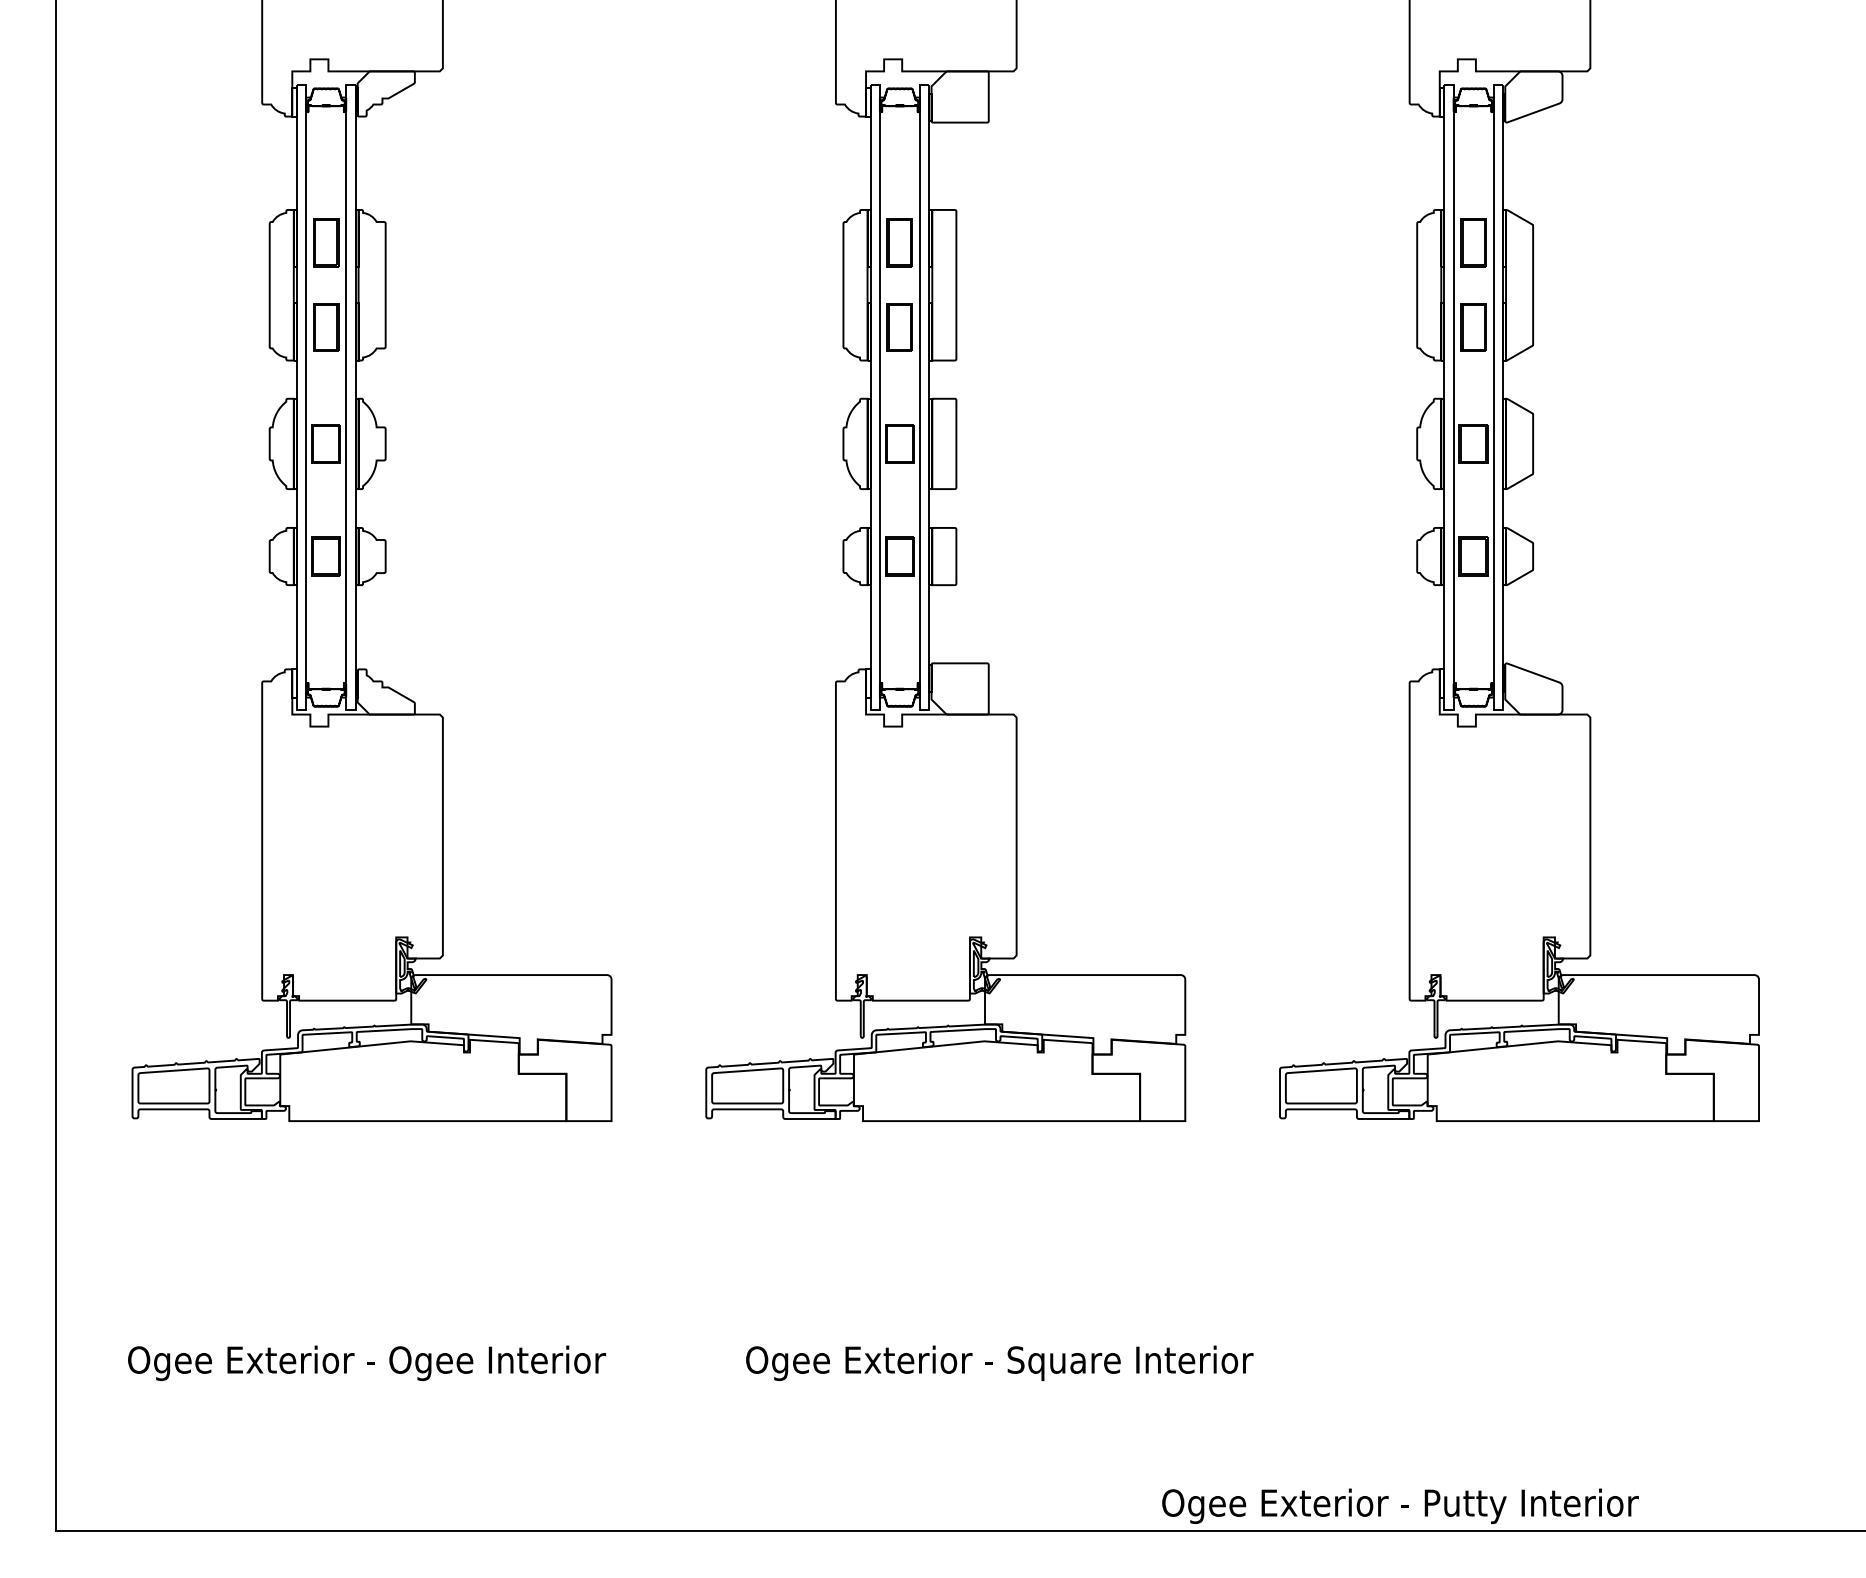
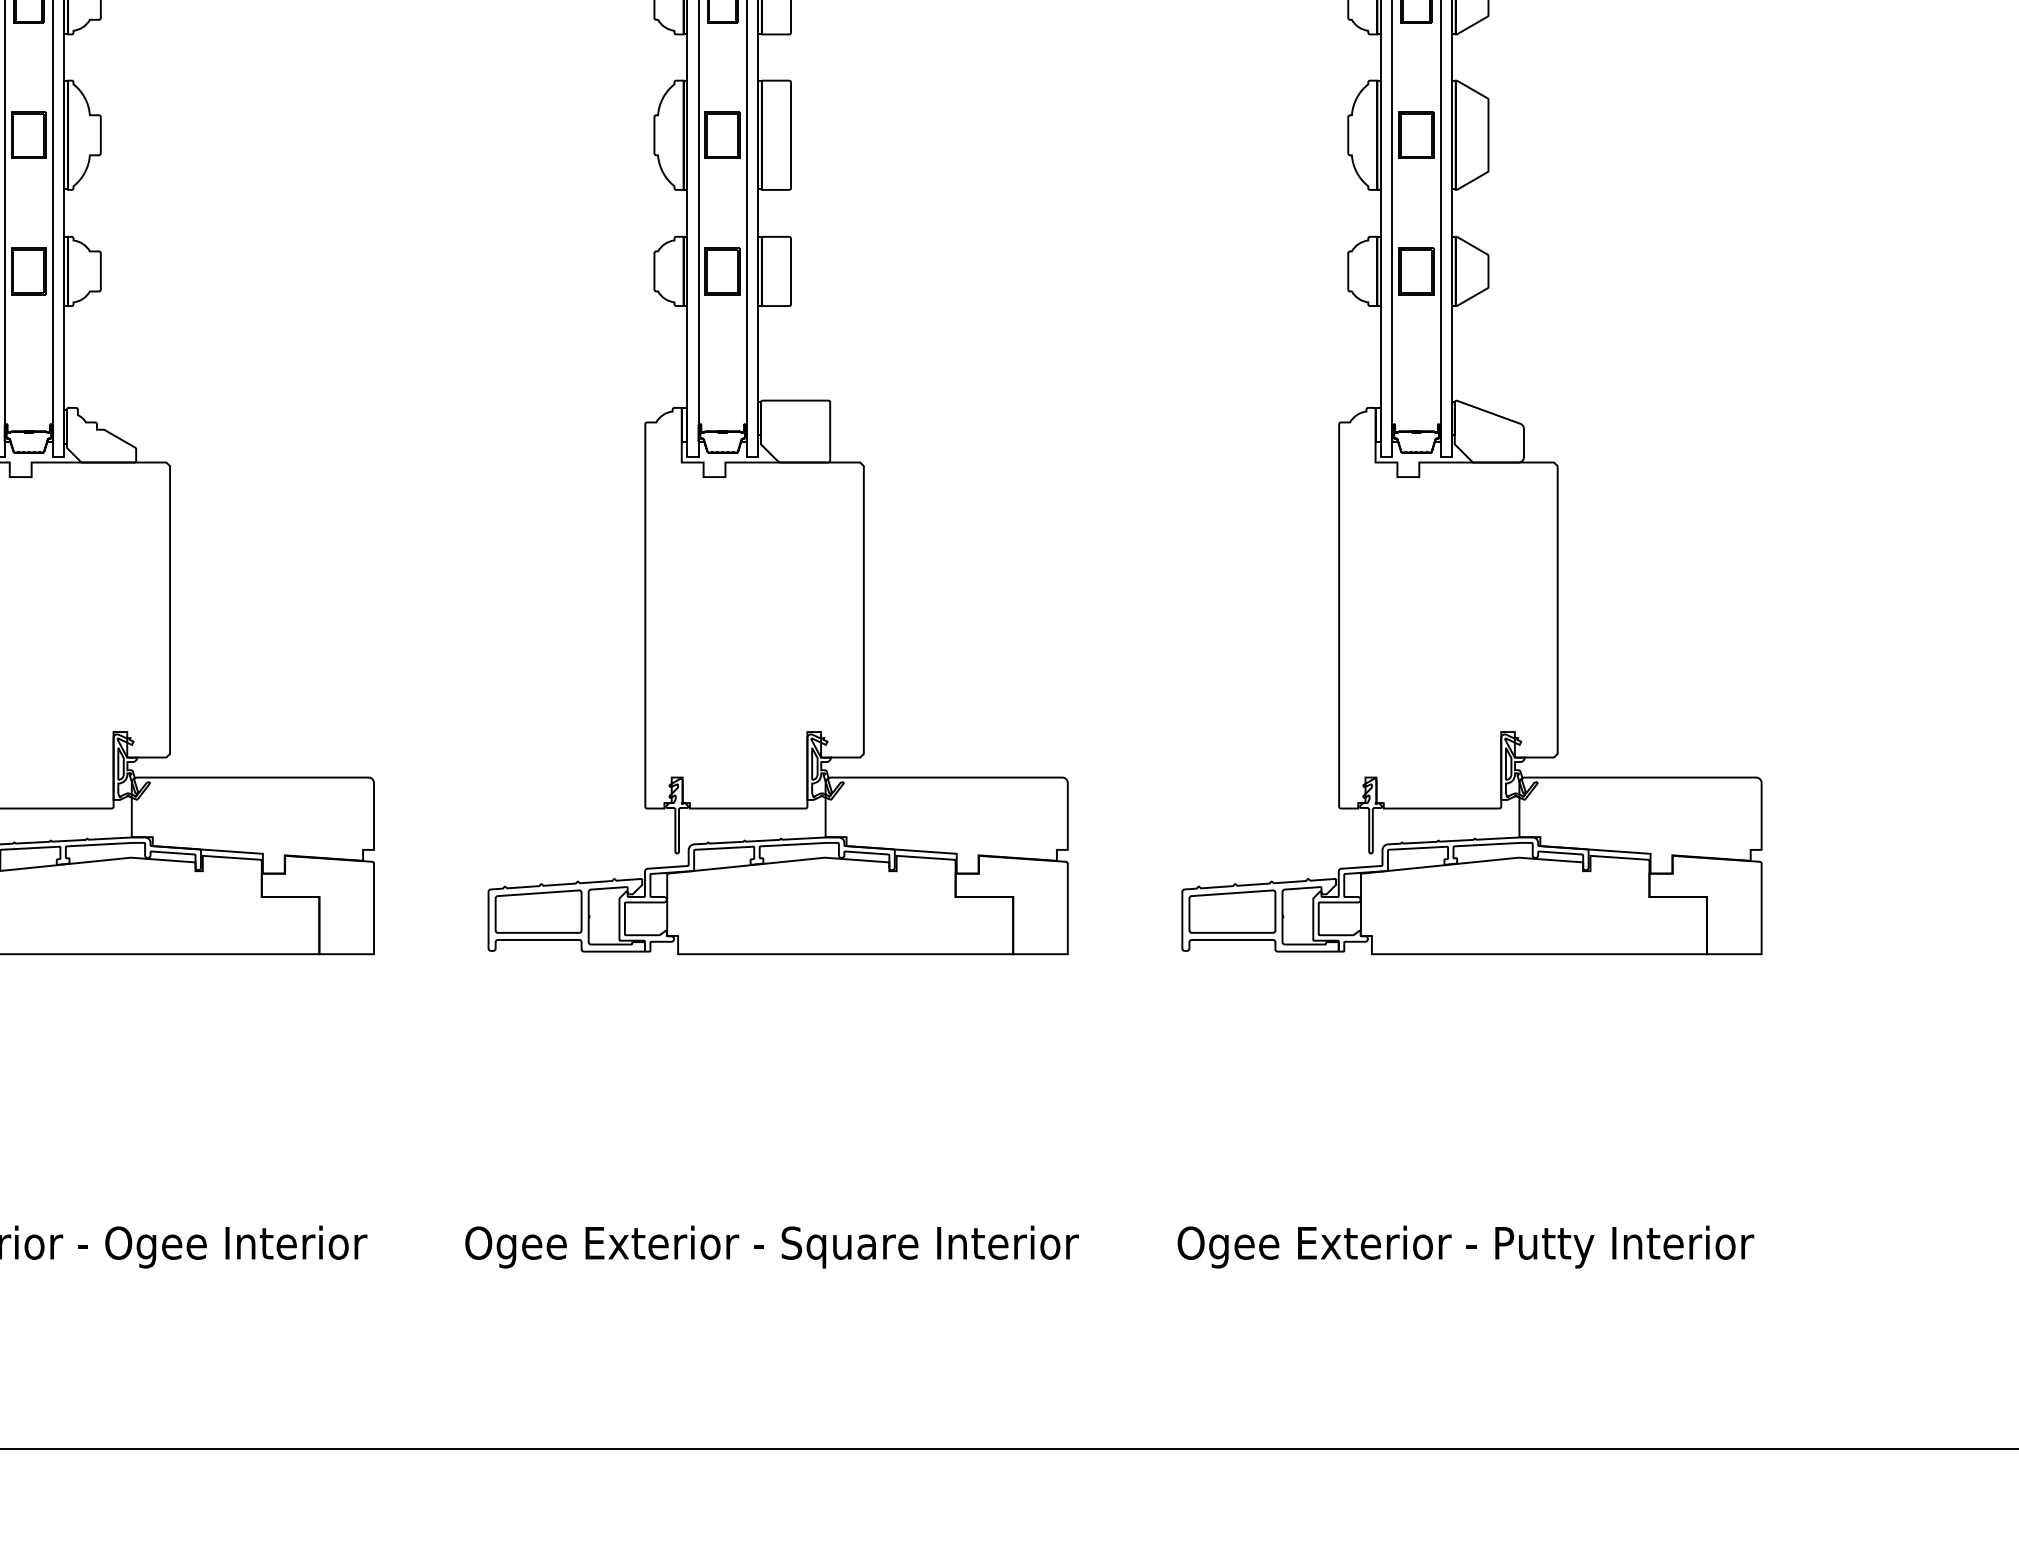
text: (999, 1363) -> (771, 1247), moved
text: (1400, 1506) -> (1465, 1247), moved

